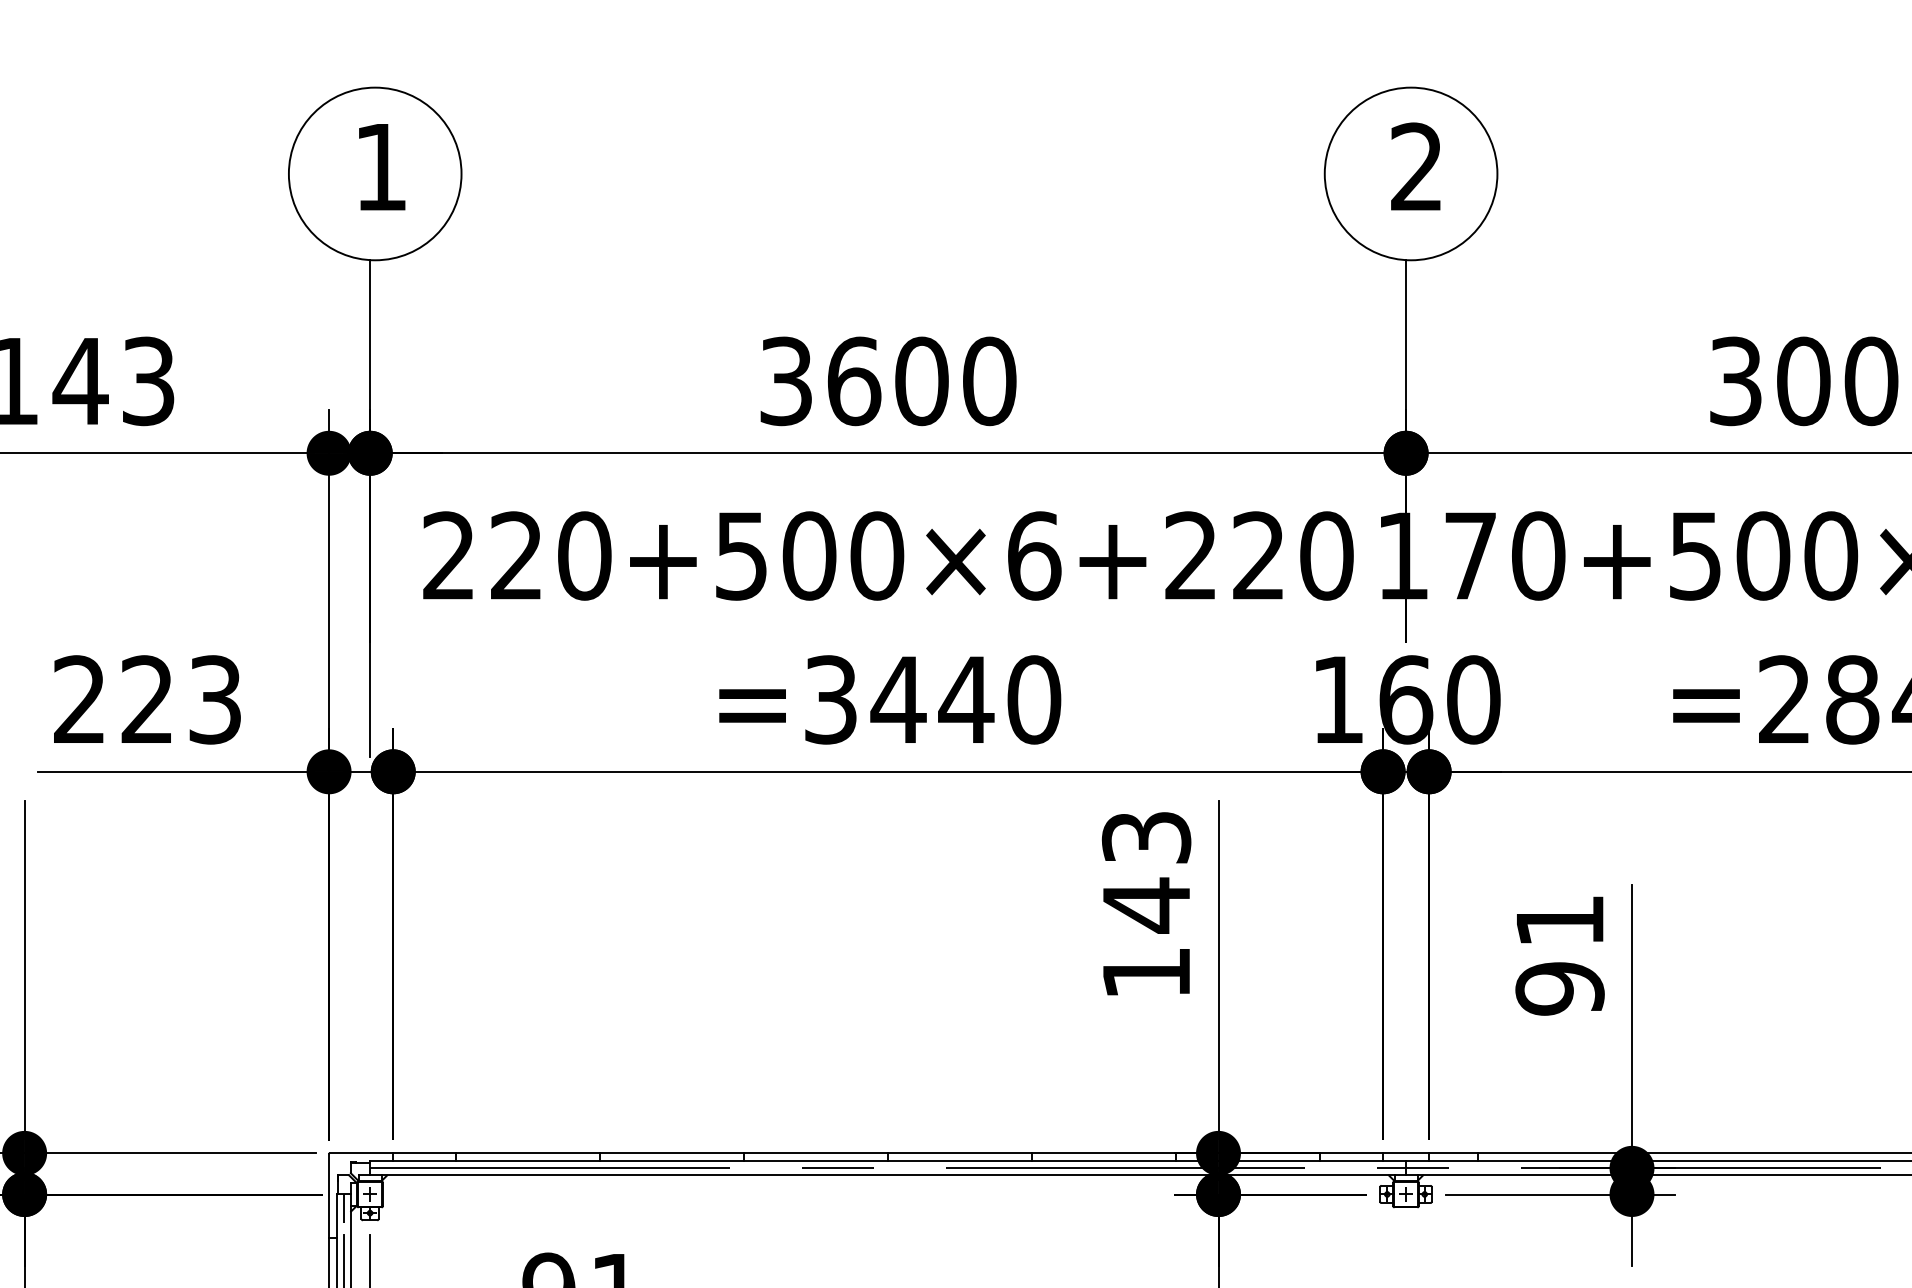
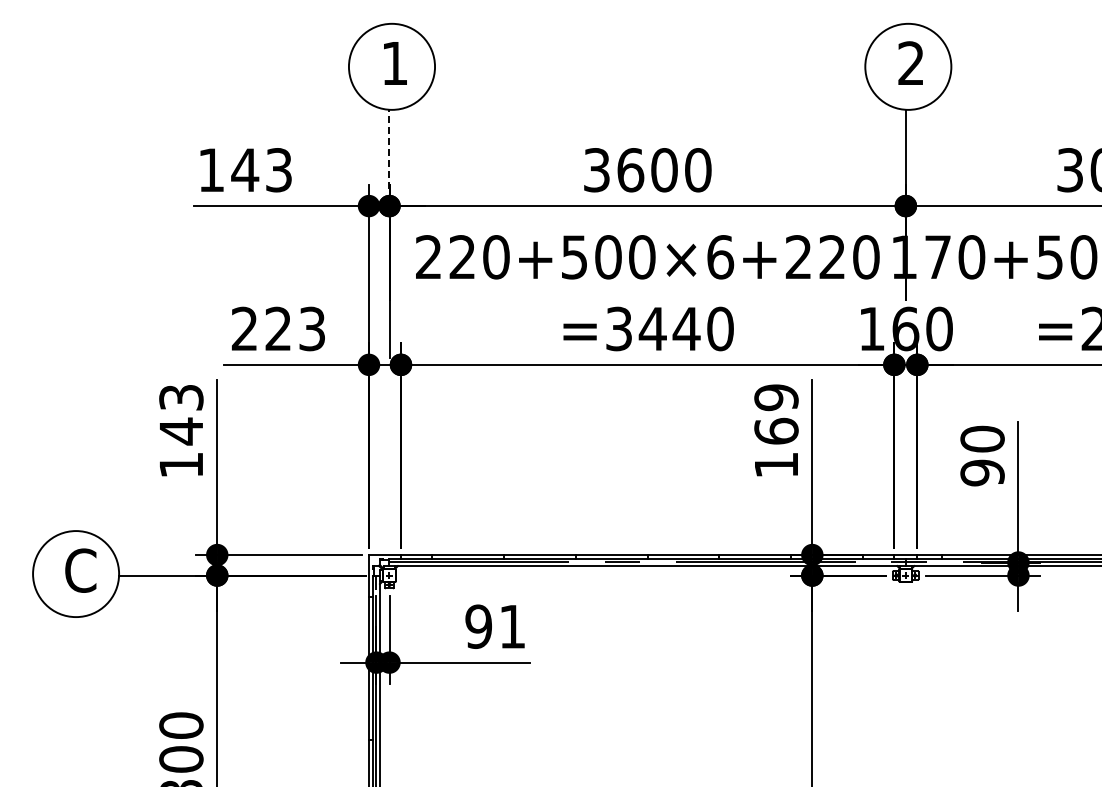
line: (370, 339) -> (389, 149), solid -> dashed
text: (1146, 871) -> (776, 414), 143 -> 169
text: (1559, 919) -> (982, 438), 91 -> 90

